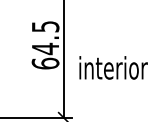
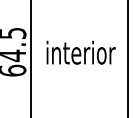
text: (113, 67) -> (81, 52), moved

